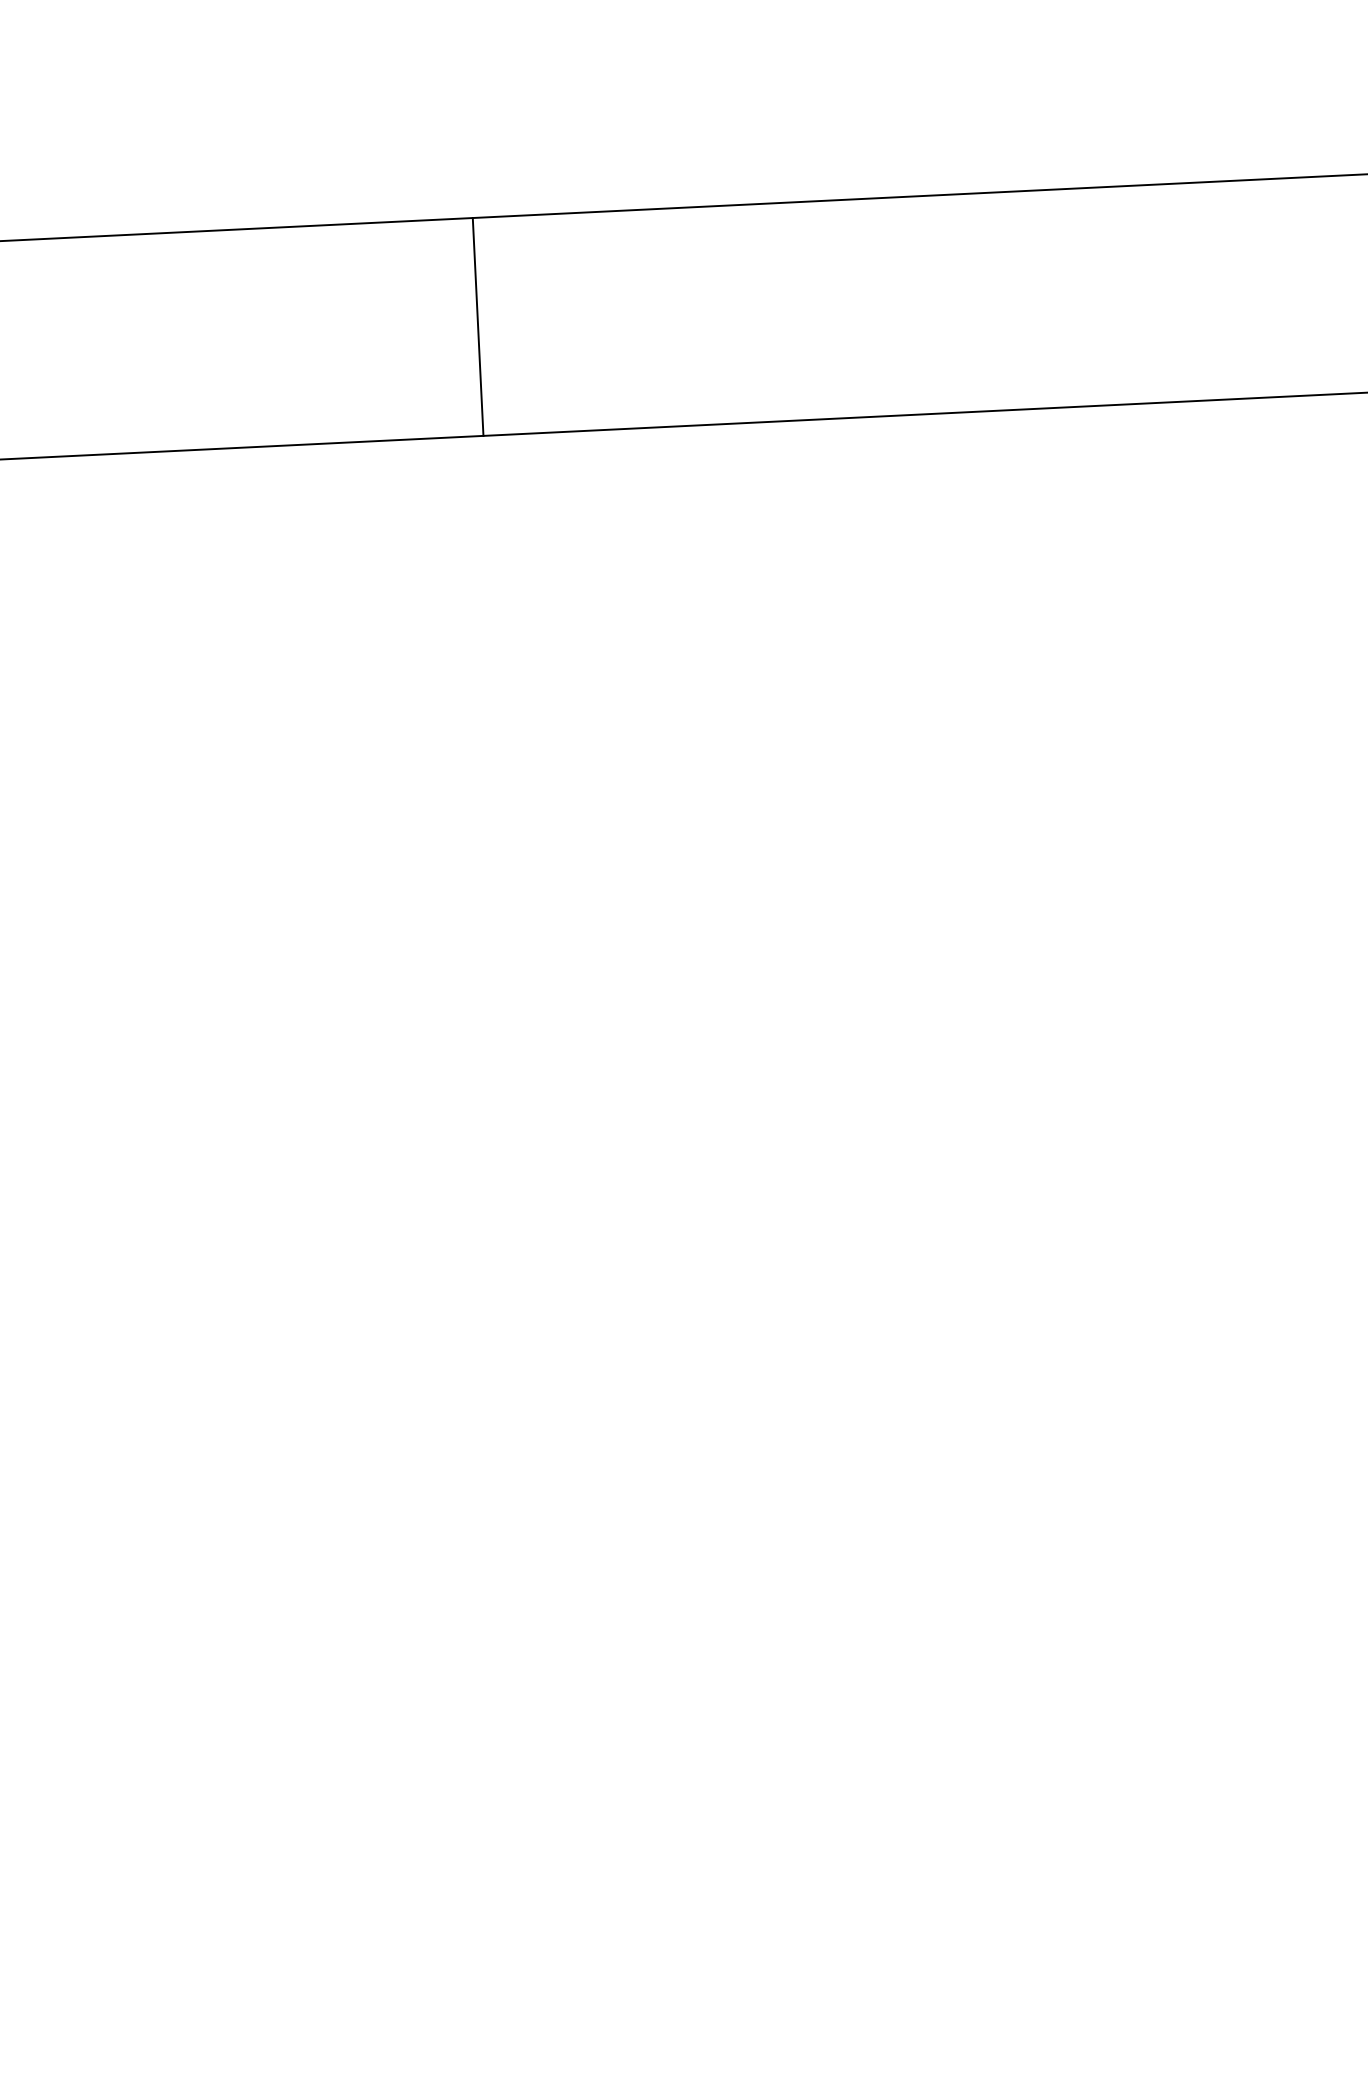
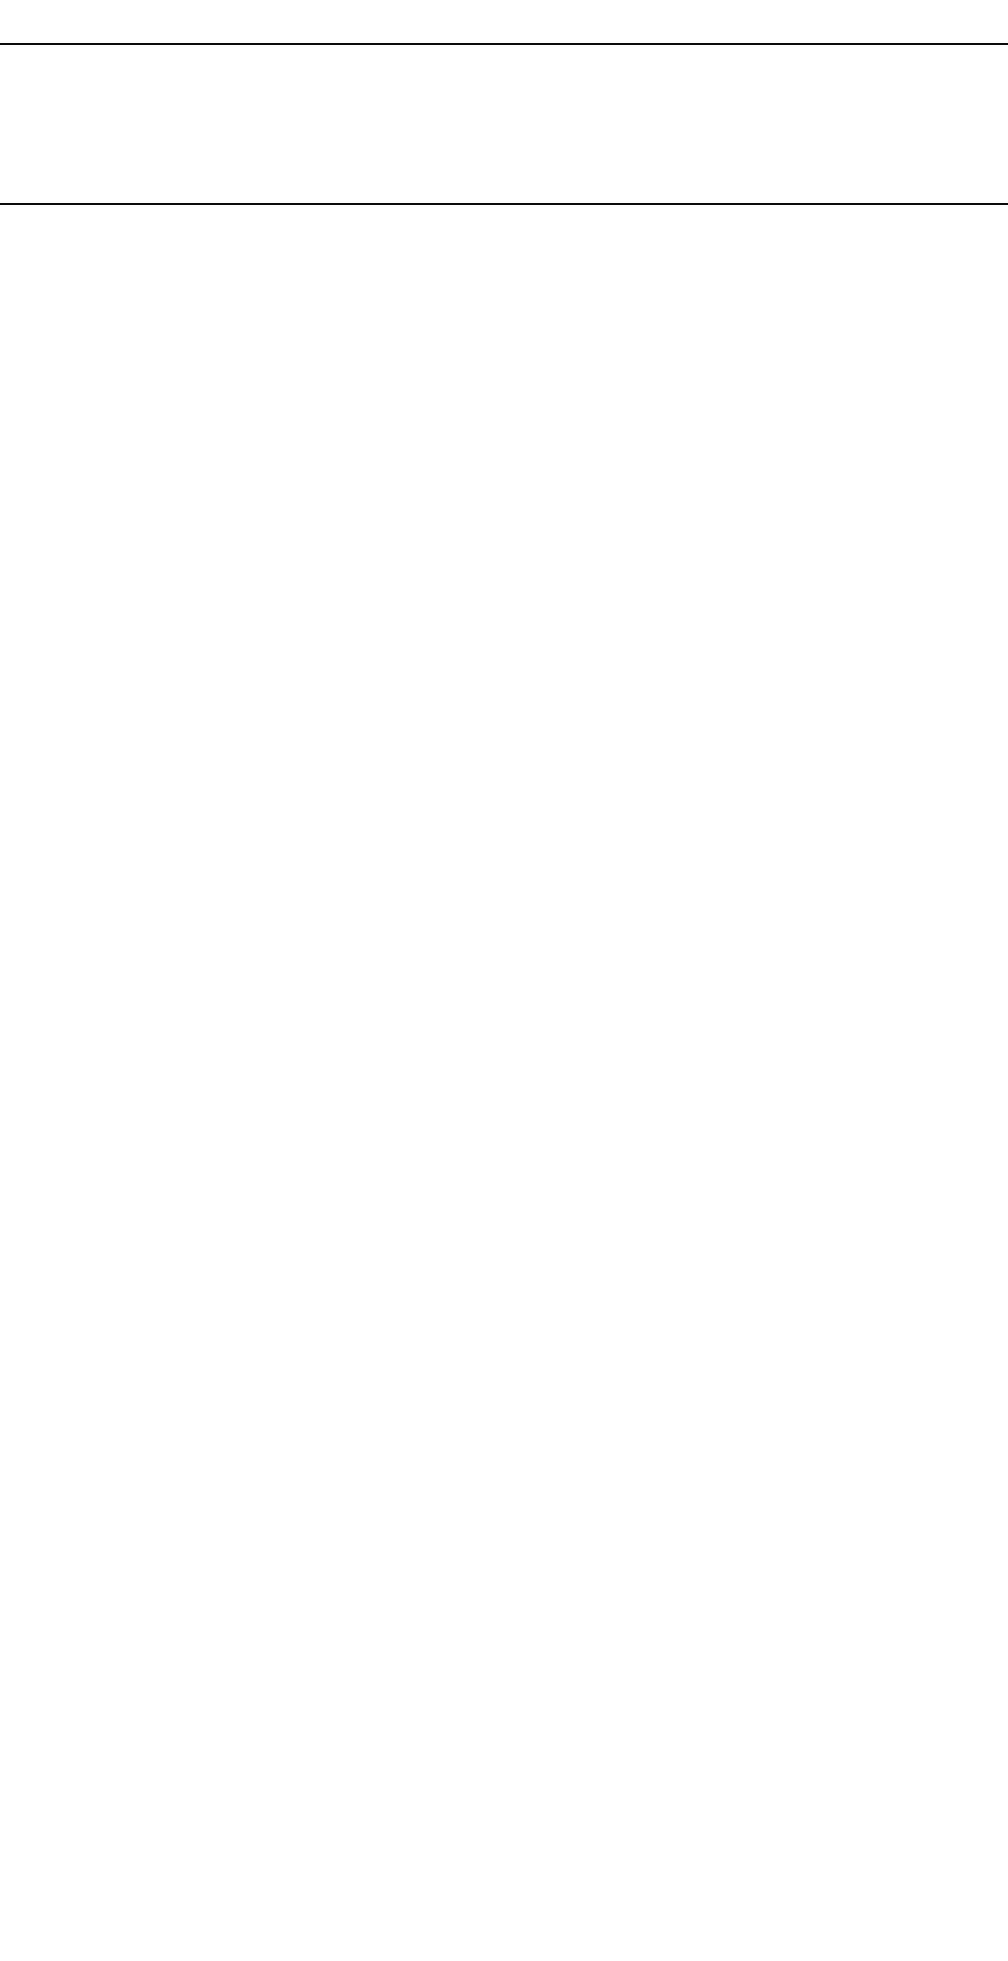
line: (477, 326) -> (313, 123), removed

